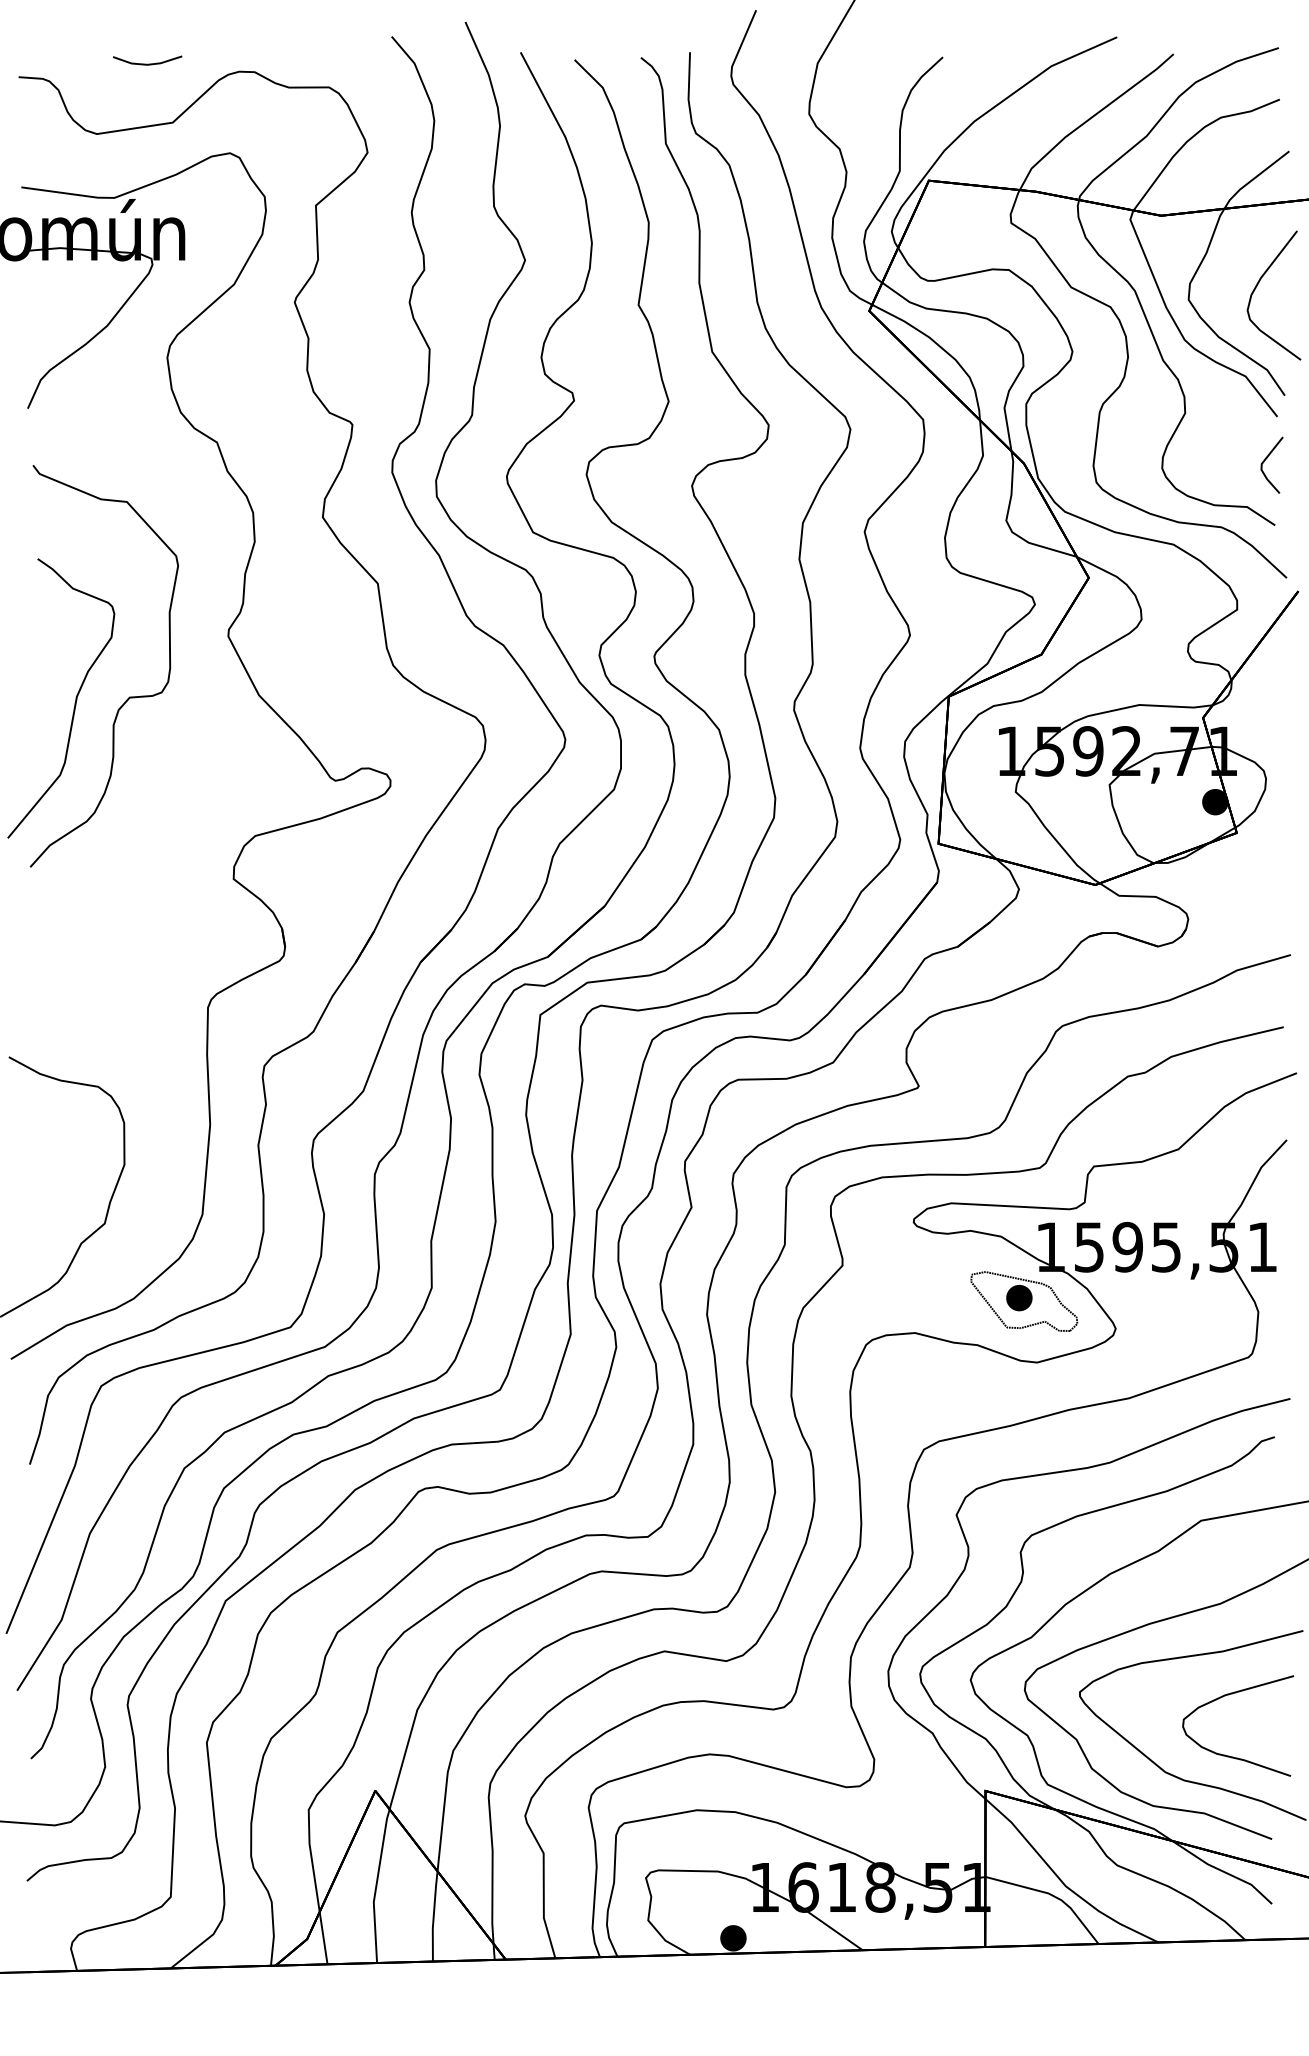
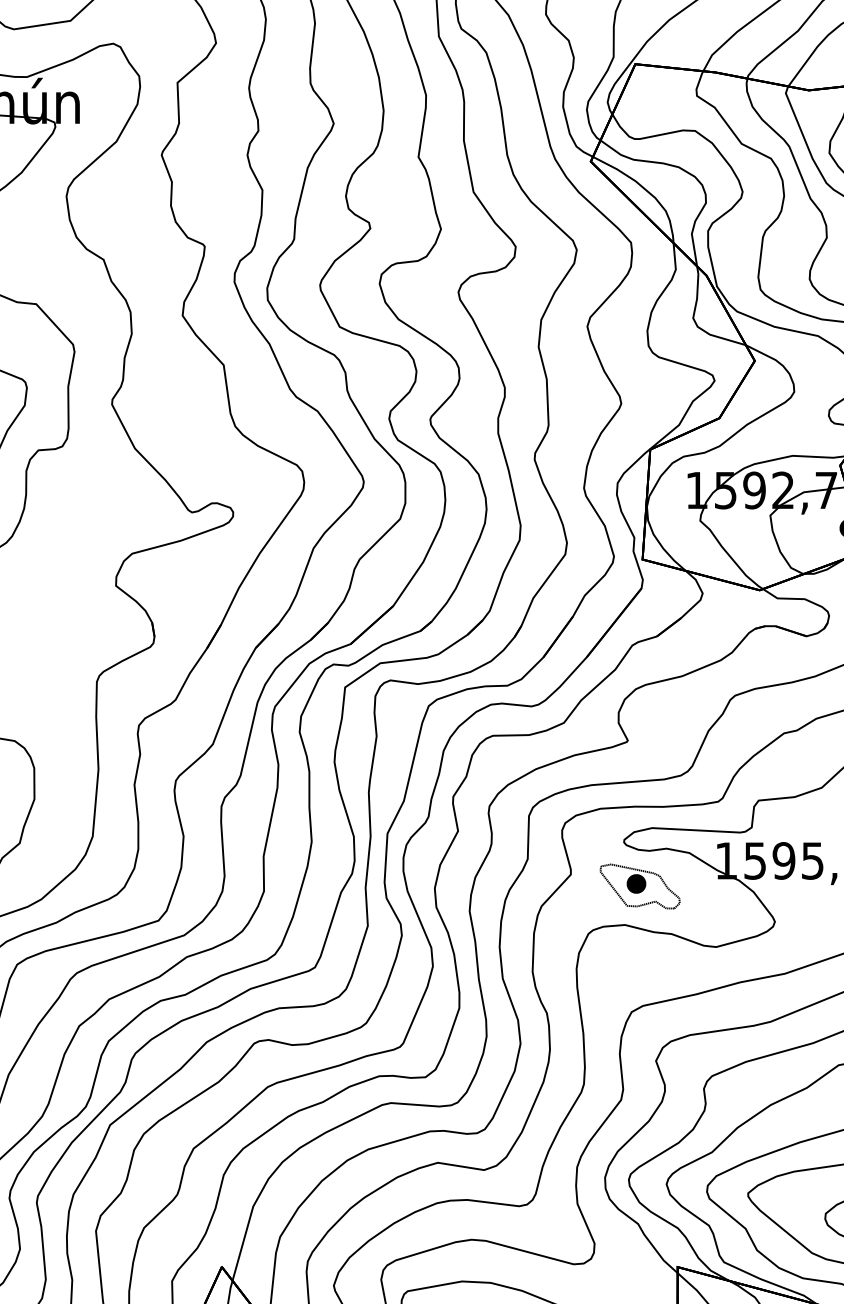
part: (1024, 1301) -> (640, 886), moved

